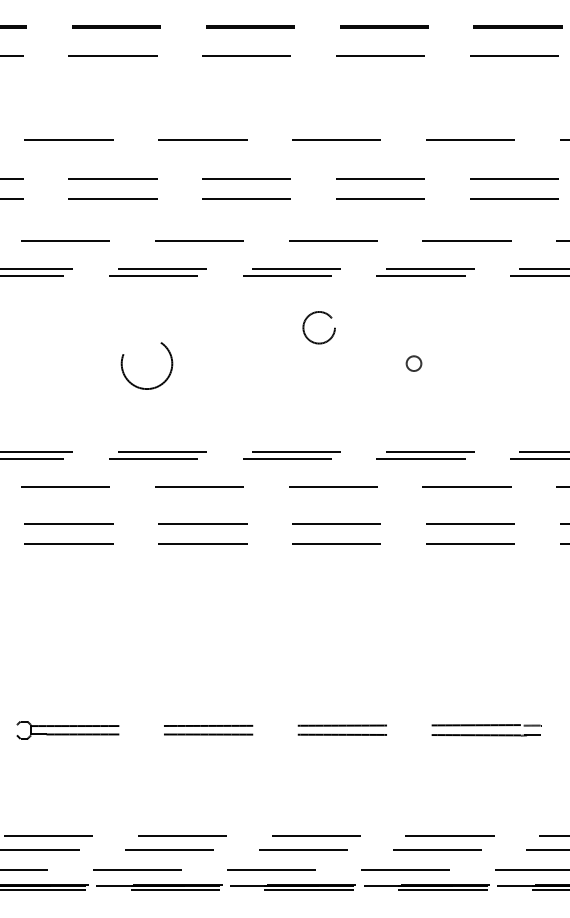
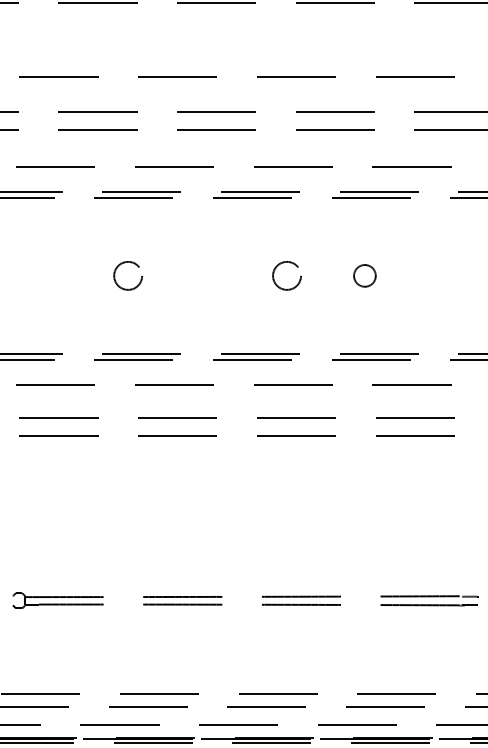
circle: (318, 327) -> (286, 275), moved
circle: (146, 363) -> (127, 275), size x0.62
circle: (413, 363) -> (364, 275), size x1.67

